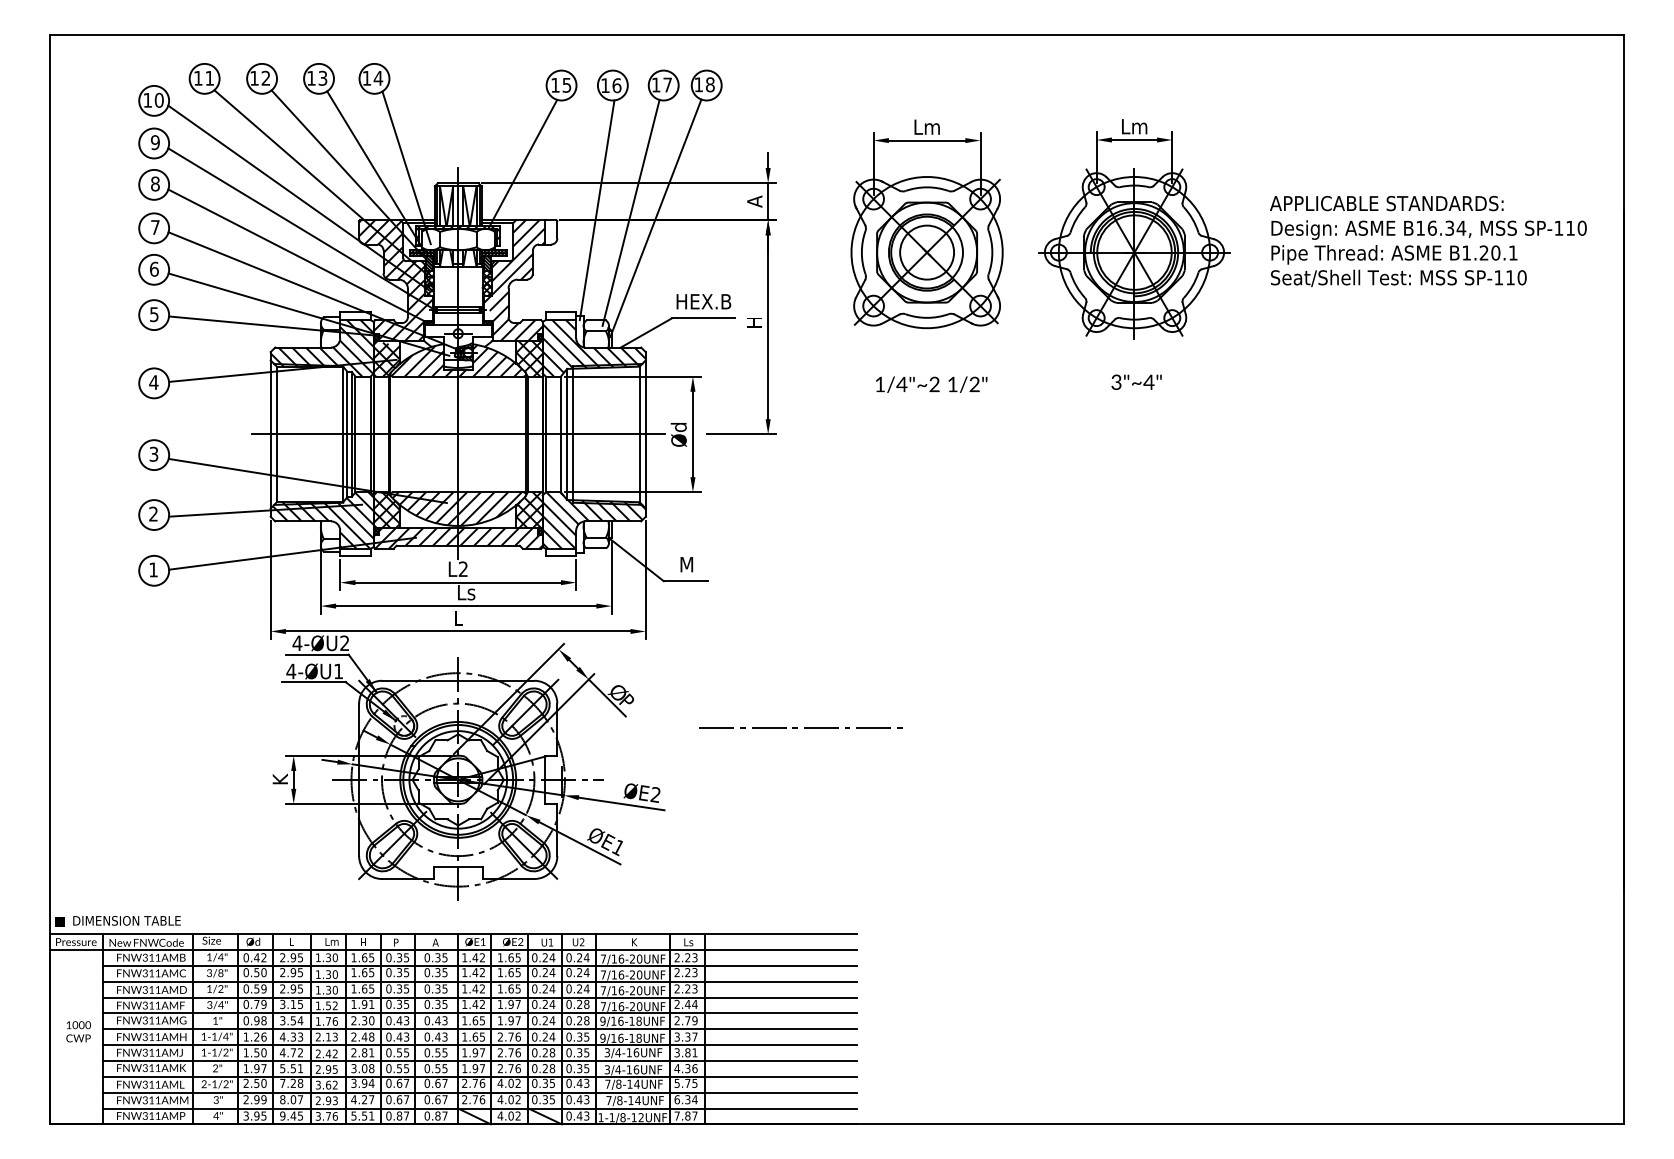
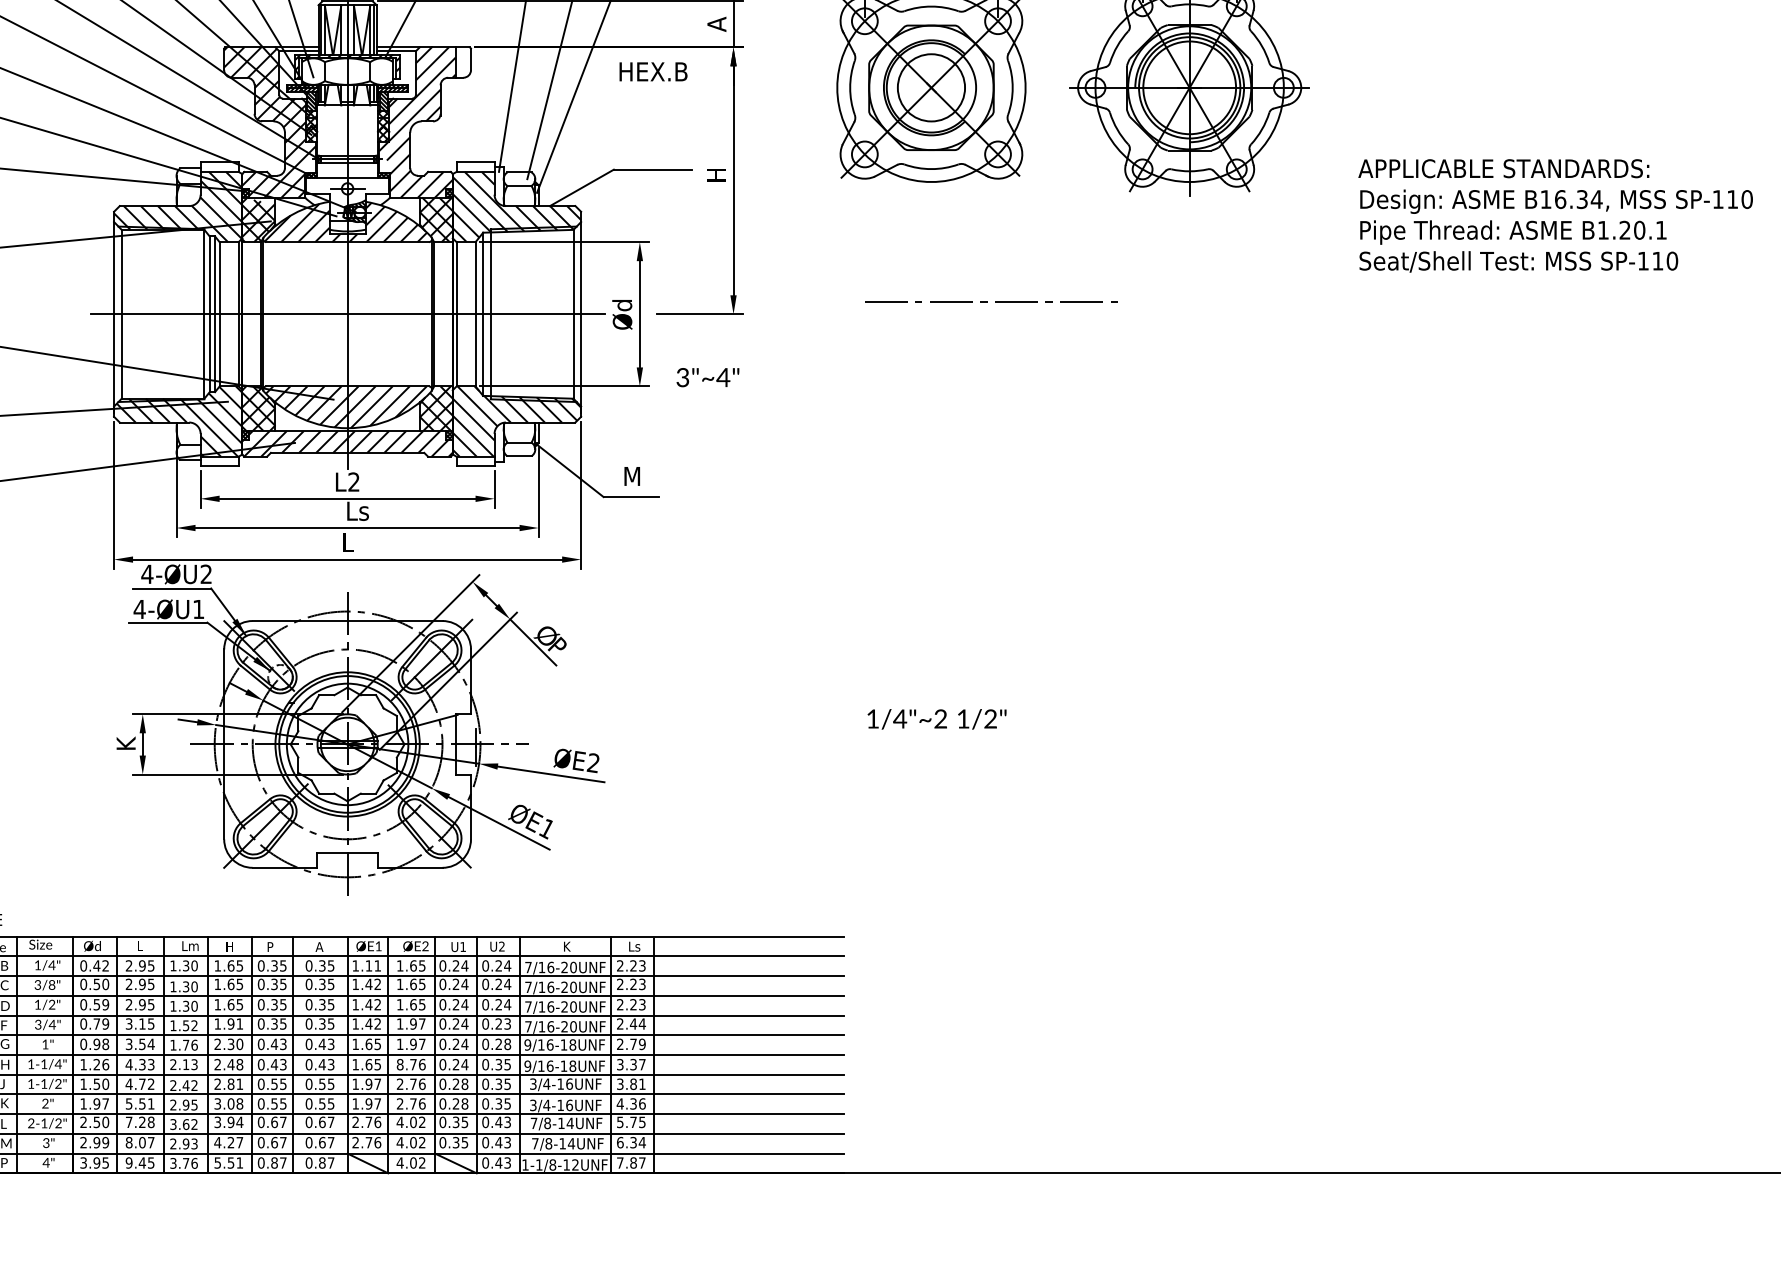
text: (1428, 241) -> (1555, 215), moved
text: (703, 301) -> (653, 71), moved
text: (1136, 381) -> (707, 376), moved
text: (931, 384) -> (936, 719), moved
line: (797, 727) -> (986, 301), moved
text: (478, 957) -> (372, 965), 1.42 -> 1.11
text: (586, 1004) -> (507, 1024), 0.28 -> 0.23
text: (500, 1036) -> (400, 1063), 2.76 -> 8.76

